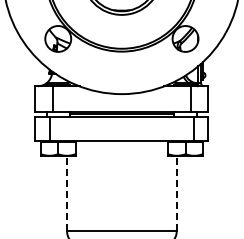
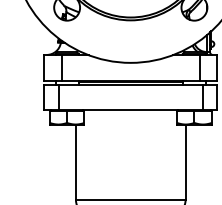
line: (67, 193) -> (76, 162), dashed -> solid
line: (176, 193) -> (185, 162), dashed -> solid

